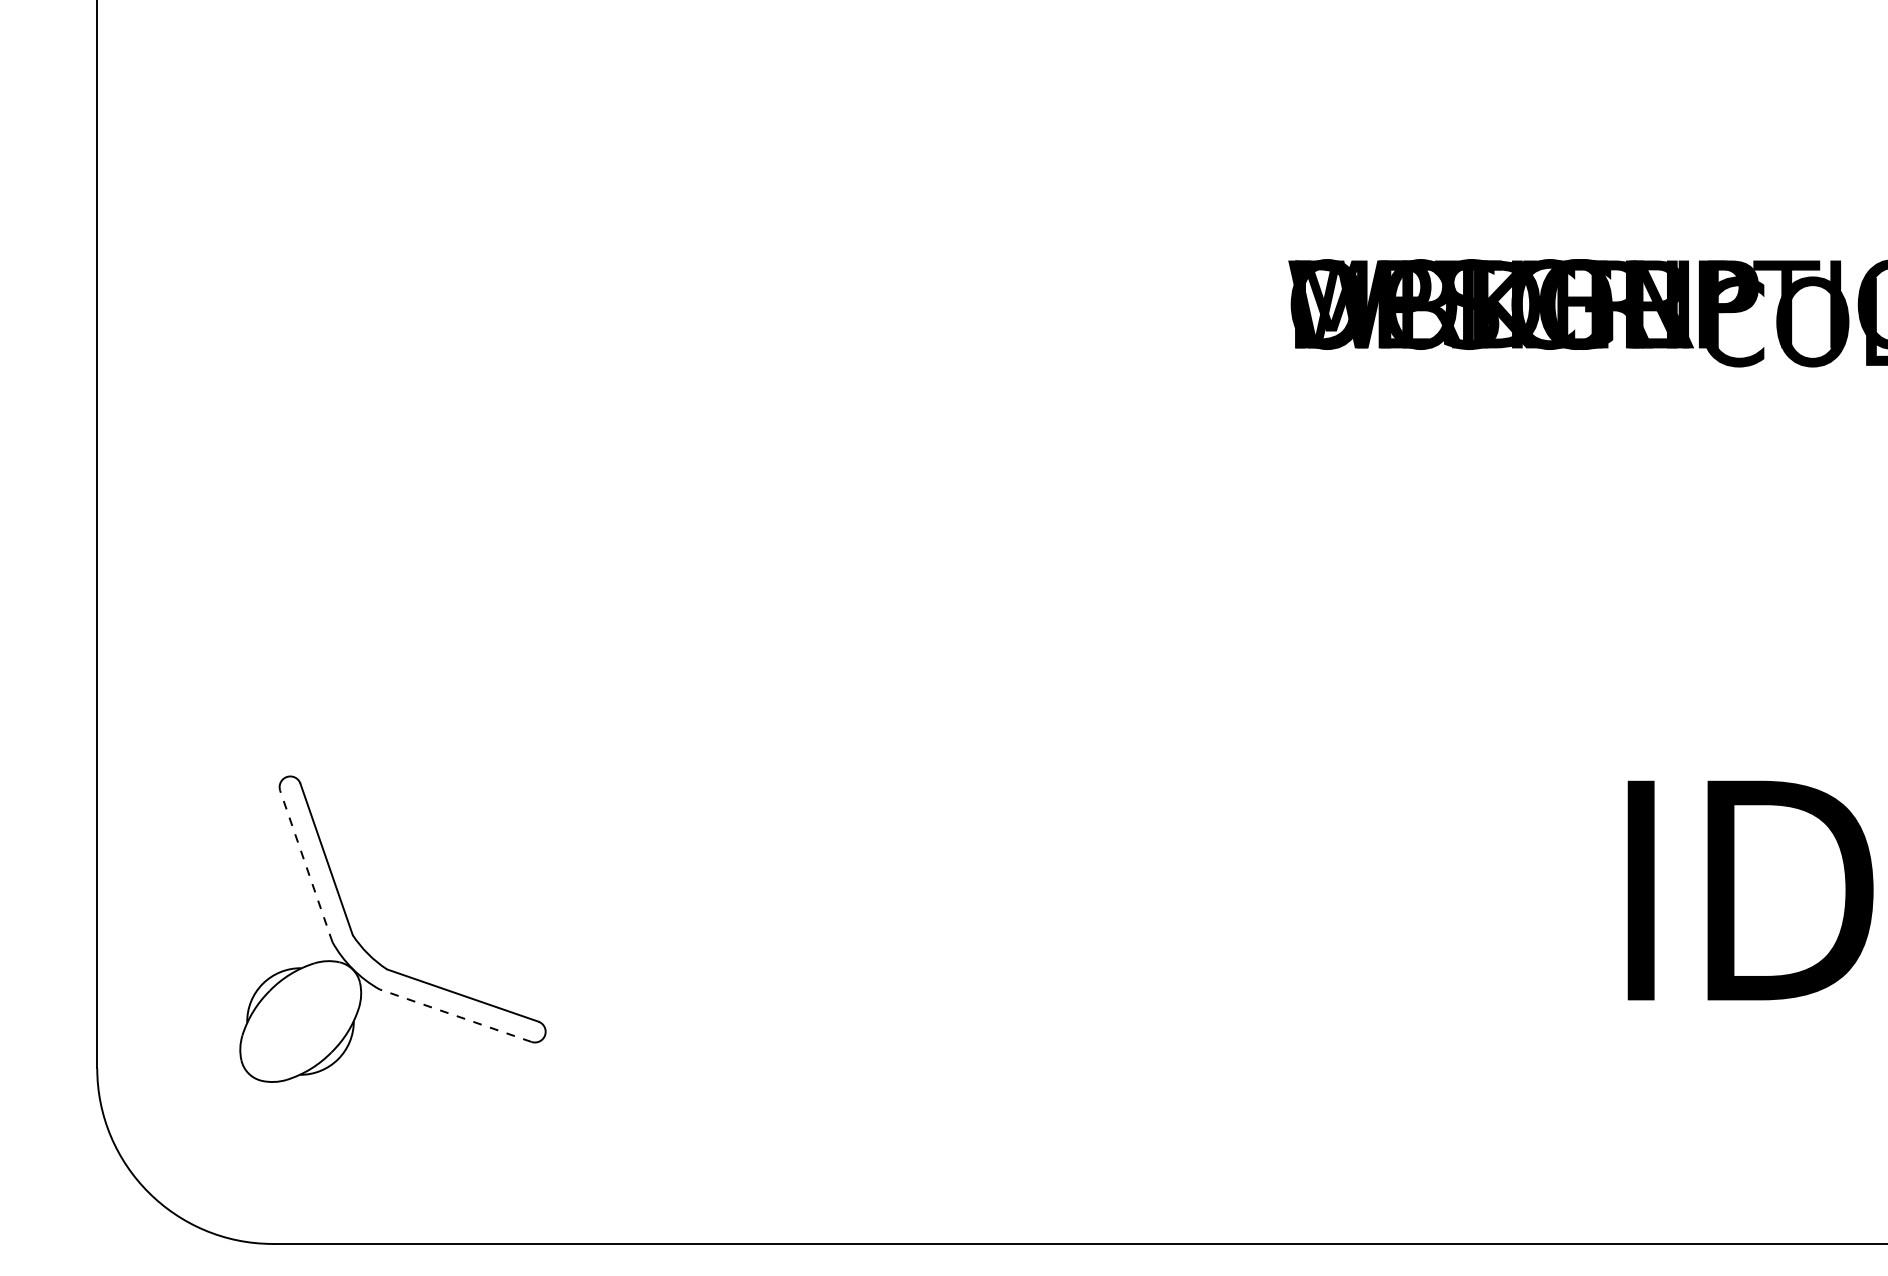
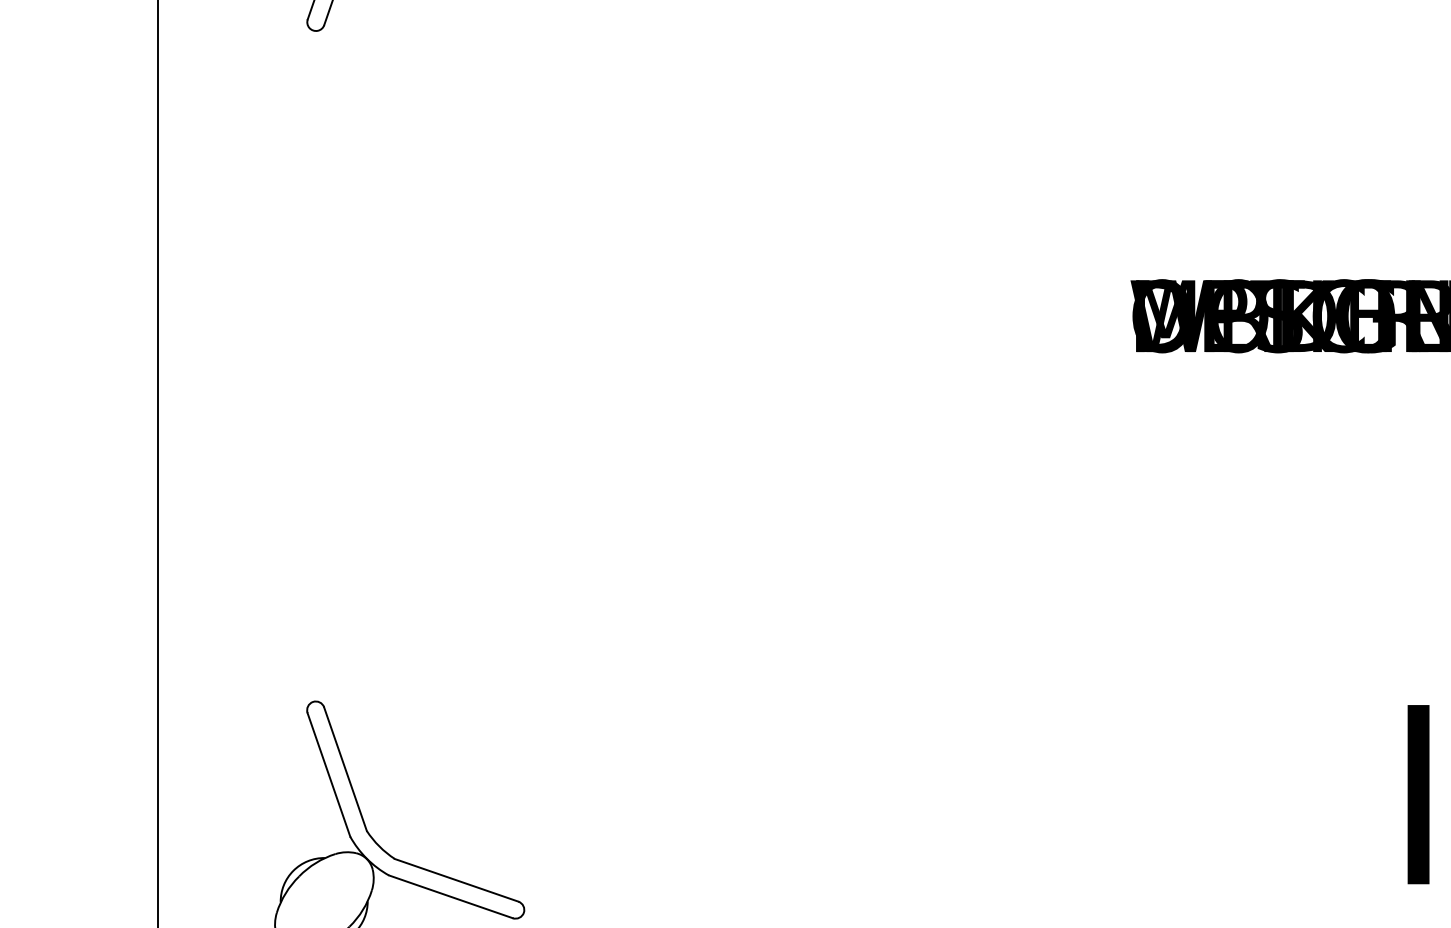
line: (306, 865) -> (329, 774), dashed -> solid
line: (455, 1015) -> (450, 896), dashed -> solid

